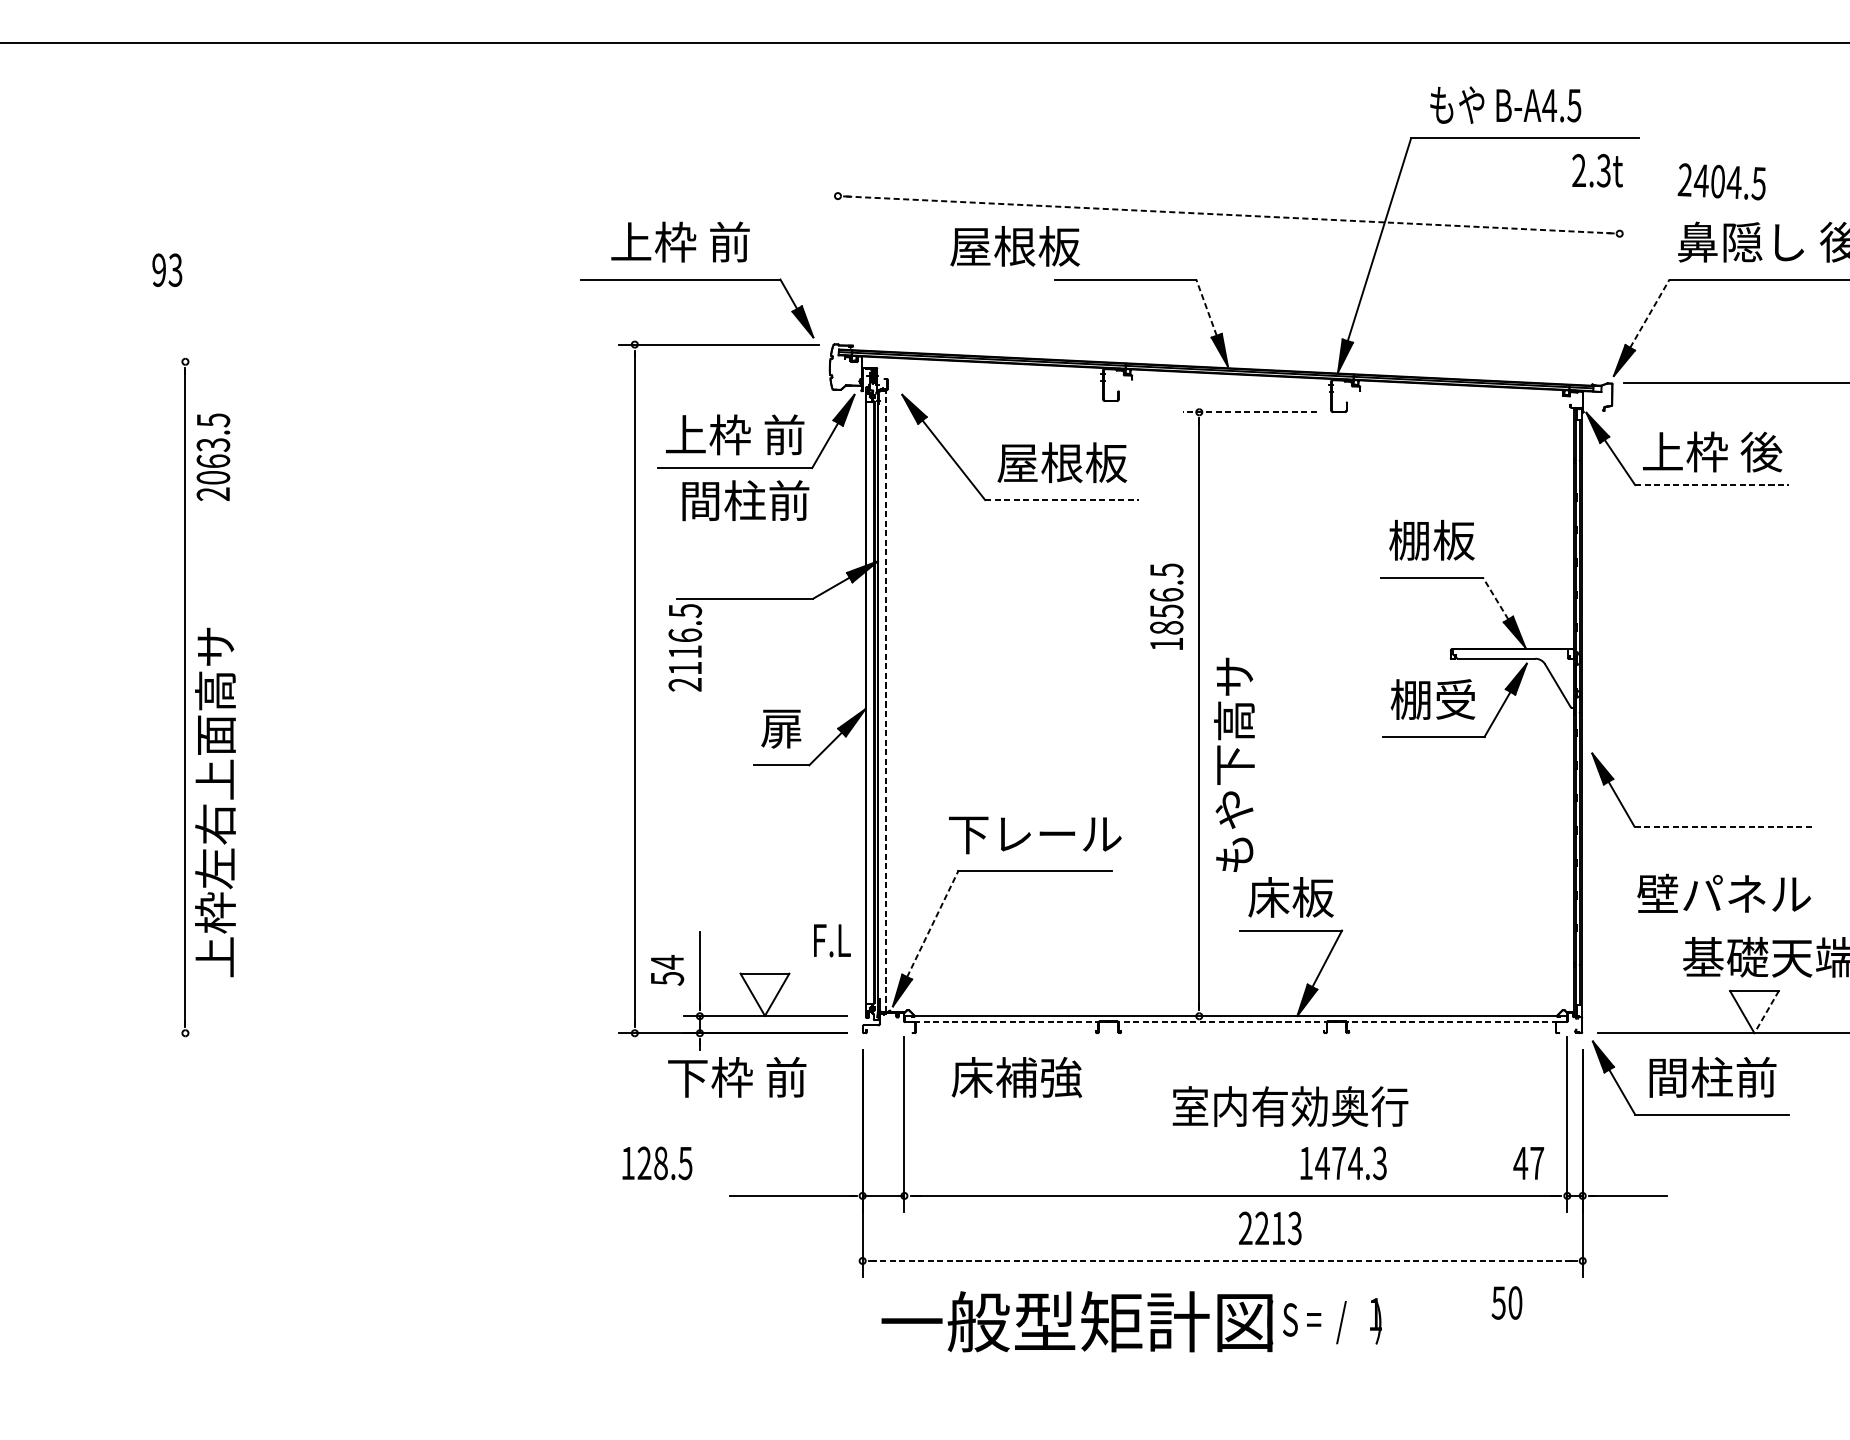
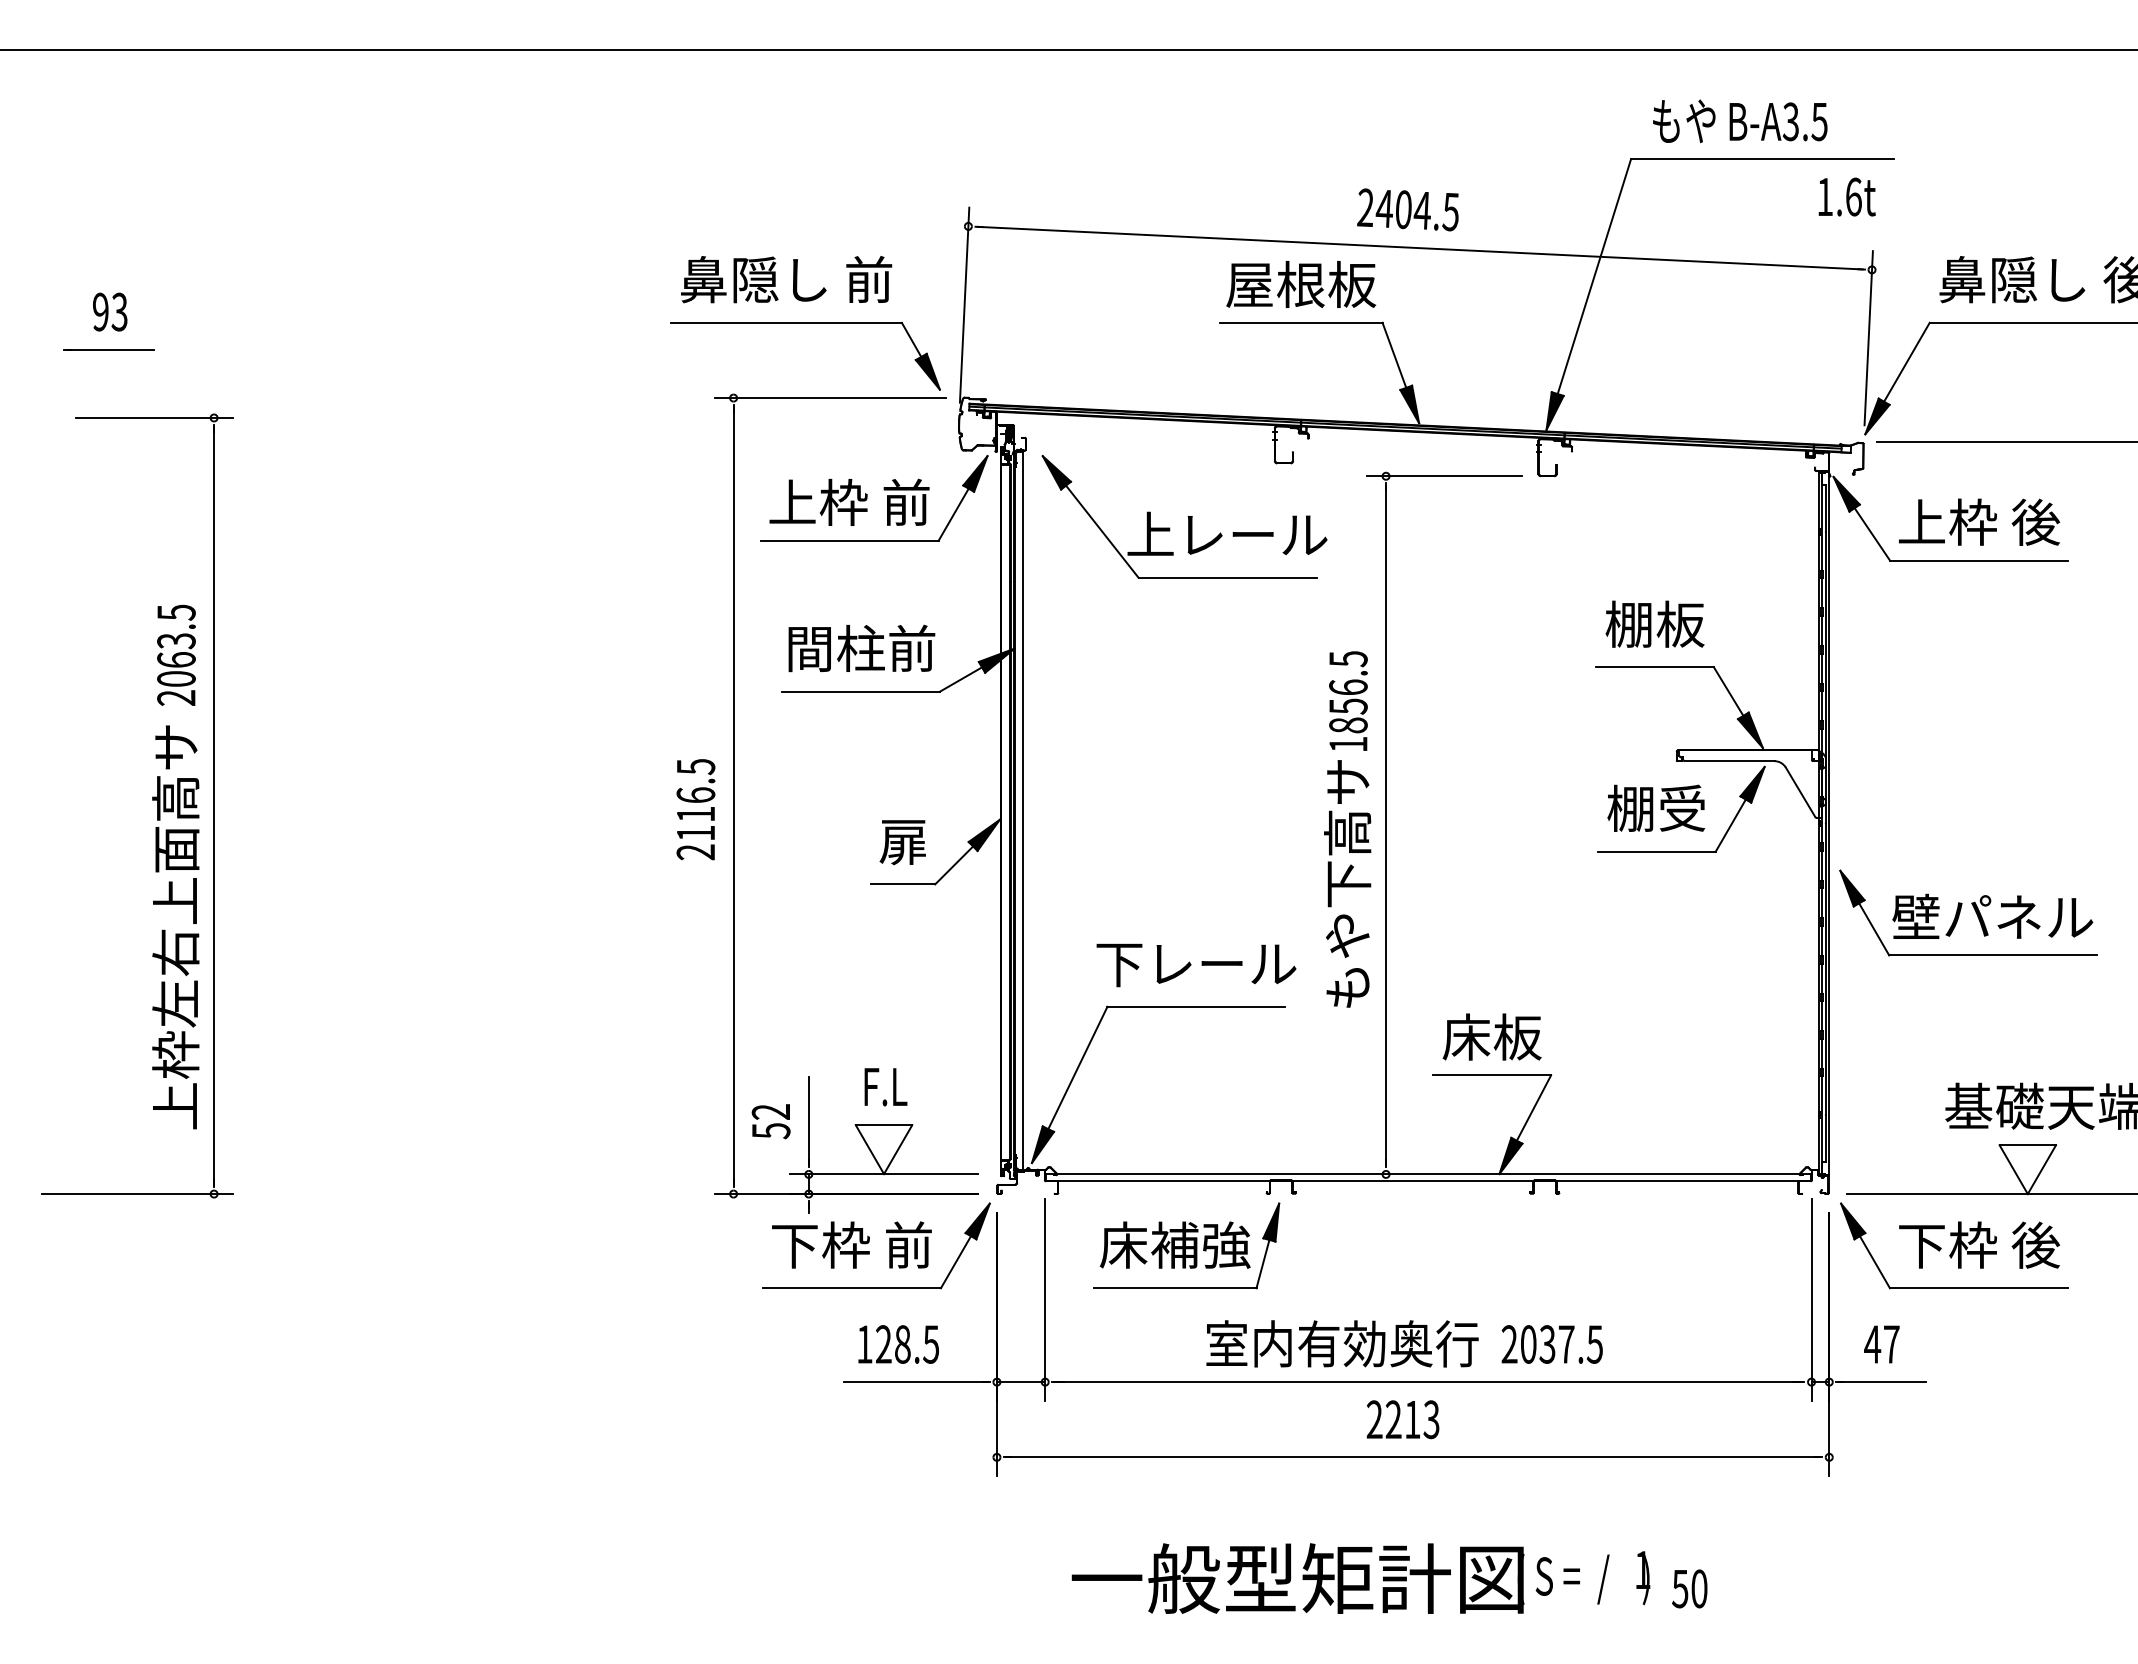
text: (1549, 105) -> (1790, 121), B-A4.5 -> B-A3.5
text: (1591, 170) -> (1839, 196), 2.3t -> 1.6t
text: (1721, 181) -> (1407, 209), moved
line: (1229, 215) -> (1420, 248), dashed -> solid
text: (680, 242) -> (786, 279), 上枠 前 -> 鼻隠し 前
text: (1015, 246) -> (1301, 284), moved
line: (834, 263) -> (964, 304), added
text: (167, 269) -> (110, 311), moved
line: (1616, 293) -> (1868, 338), added
line: (94, 302) -> (108, 349), added
line: (1206, 307) -> (1394, 355), dashed -> solid
line: (1649, 313) -> (1906, 362), dashed -> solid
line: (133, 361) -> (154, 417), added
line: (1249, 412) -> (1444, 476), dashed -> solid
text: (213, 456) -> (176, 654), moved
text: (1062, 462) -> (1227, 534), 屋根板 -> 上レール
line: (1712, 485) -> (1979, 560), dashed -> solid
line: (1062, 499) -> (1228, 577), dashed -> solid
text: (745, 500) -> (861, 648), moved
line: (1495, 598) -> (1728, 691), dashed -> solid
text: (684, 647) -> (695, 809), moved
line: (885, 701) -> (1023, 810), dashed -> solid
text: (1234, 764) -> (1347, 883), moved
text: (215, 802) -> (175, 927), moved
line: (1724, 826) -> (1993, 955), dashed -> solid
text: (1723, 892) -> (1992, 915), moved
line: (932, 924) -> (1077, 1068), dashed -> solid
text: (832, 941) -> (885, 1087), moved
text: (666, 961) -> (770, 1111), 54 -> 52
line: (1766, 1012) -> (2041, 1170), dashed -> solid
line: (1236, 1021) -> (1428, 1180), dashed -> solid
line: (118, 1033) -> (136, 1194), added
text: (1712, 1076) -> (1979, 1244), 間柱前 -> 下枠 後
text: (1290, 1106) -> (1342, 1343), moved
part: (758, 1114) -> (876, 1287), added
part: (1026, 1114) -> (1186, 1287), added
text: (657, 1163) -> (898, 1344), moved
text: (1342, 1163) -> (1551, 1344), 1474.3 -> 2037.5
text: (1528, 1163) -> (1881, 1344), moved
text: (1269, 1228) -> (1402, 1419), moved
line: (1223, 1261) -> (1413, 1457), dashed -> solid
text: (1506, 1302) -> (1689, 1588), moved
text: (1131, 1321) -> (1360, 1578), moved

